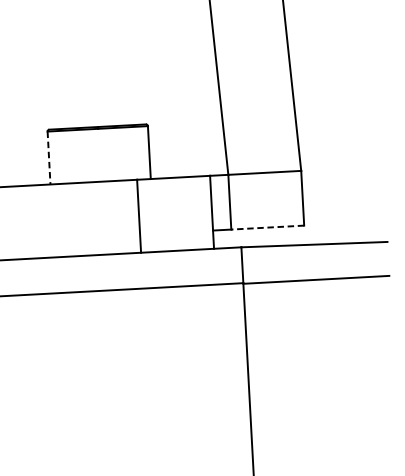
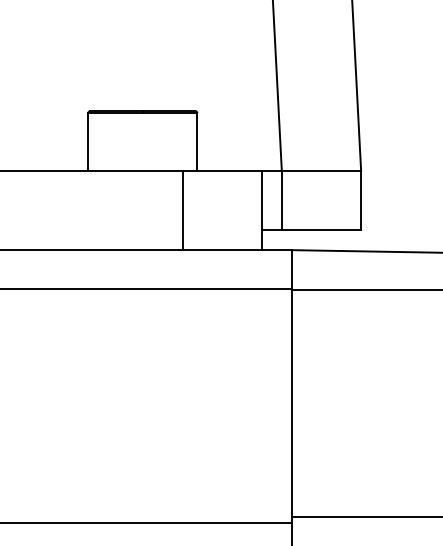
line: (49, 157) -> (88, 141), dashed -> solid
line: (267, 227) -> (321, 230), dashed -> solid

